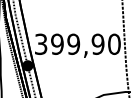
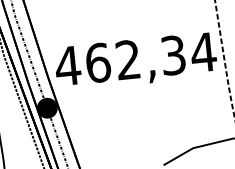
text: (77, 43) -> (135, 57), 399,90 -> 462,34

